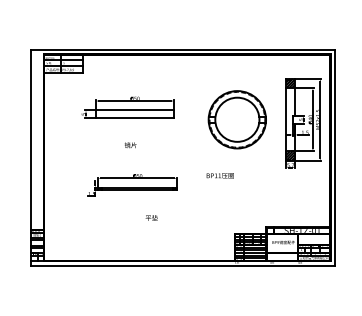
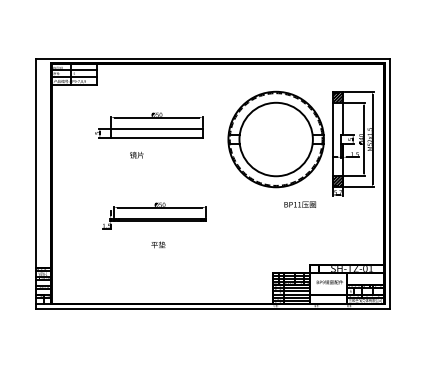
part: (236, 119) -> (275, 139), size x1.43
text: (130, 144) -> (136, 154), moved
text: (219, 175) -> (299, 204), moved
text: (151, 217) -> (158, 244), moved

